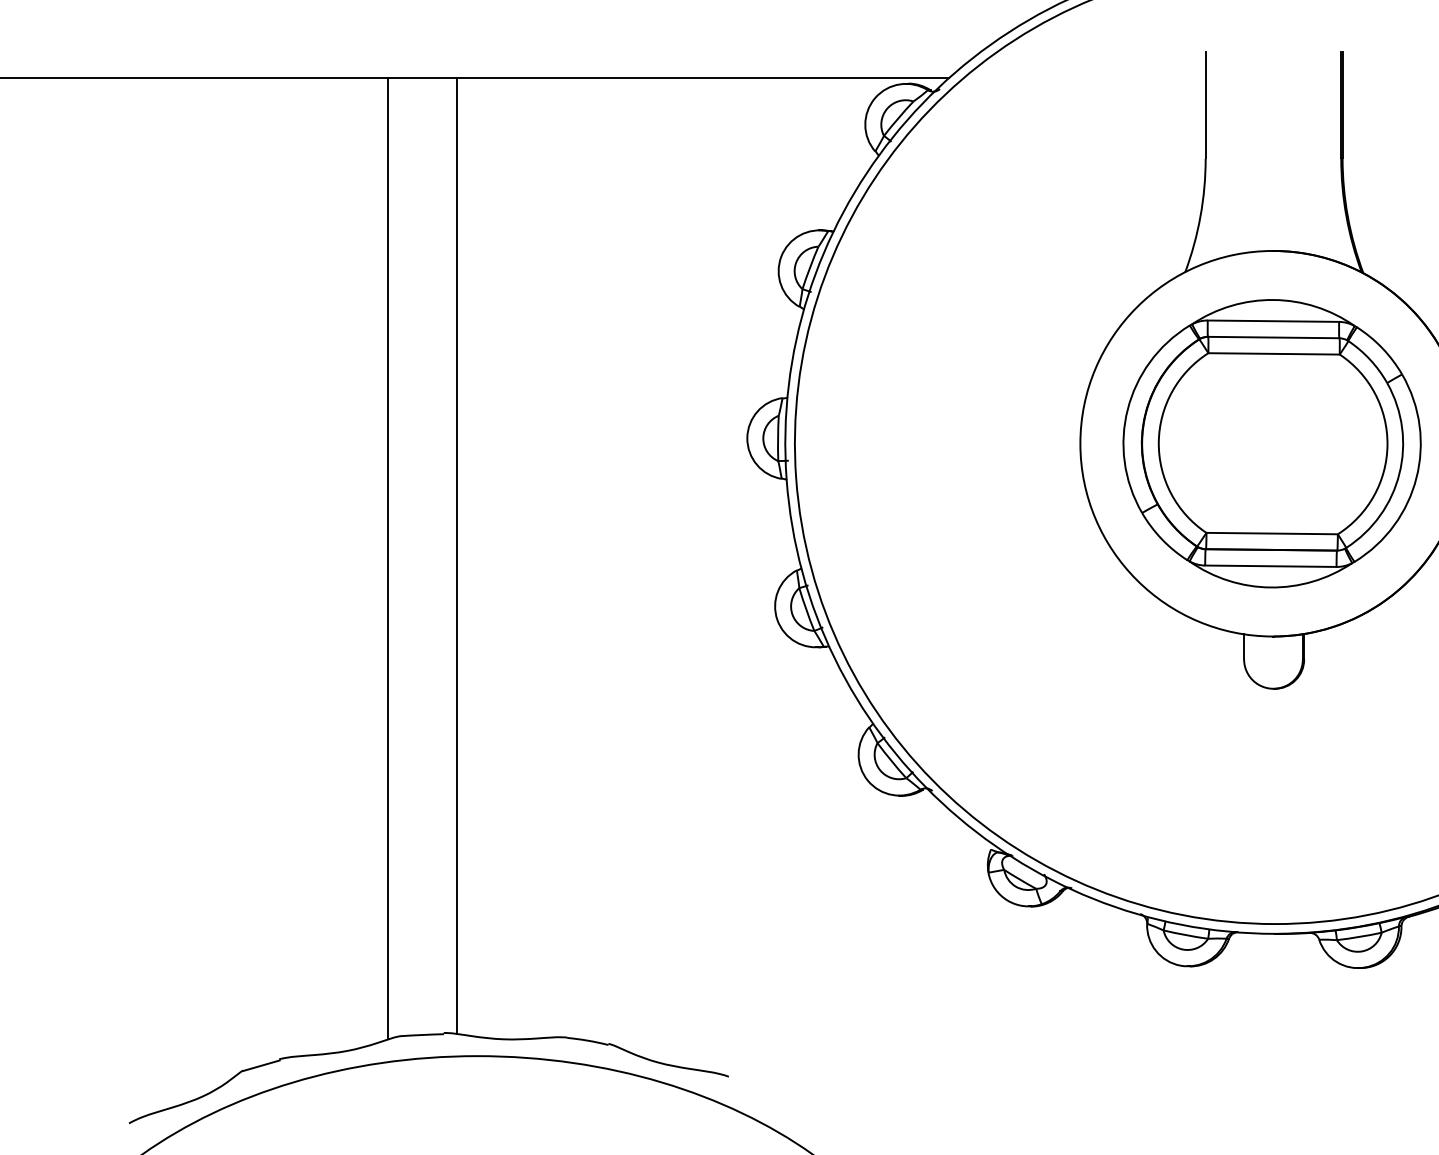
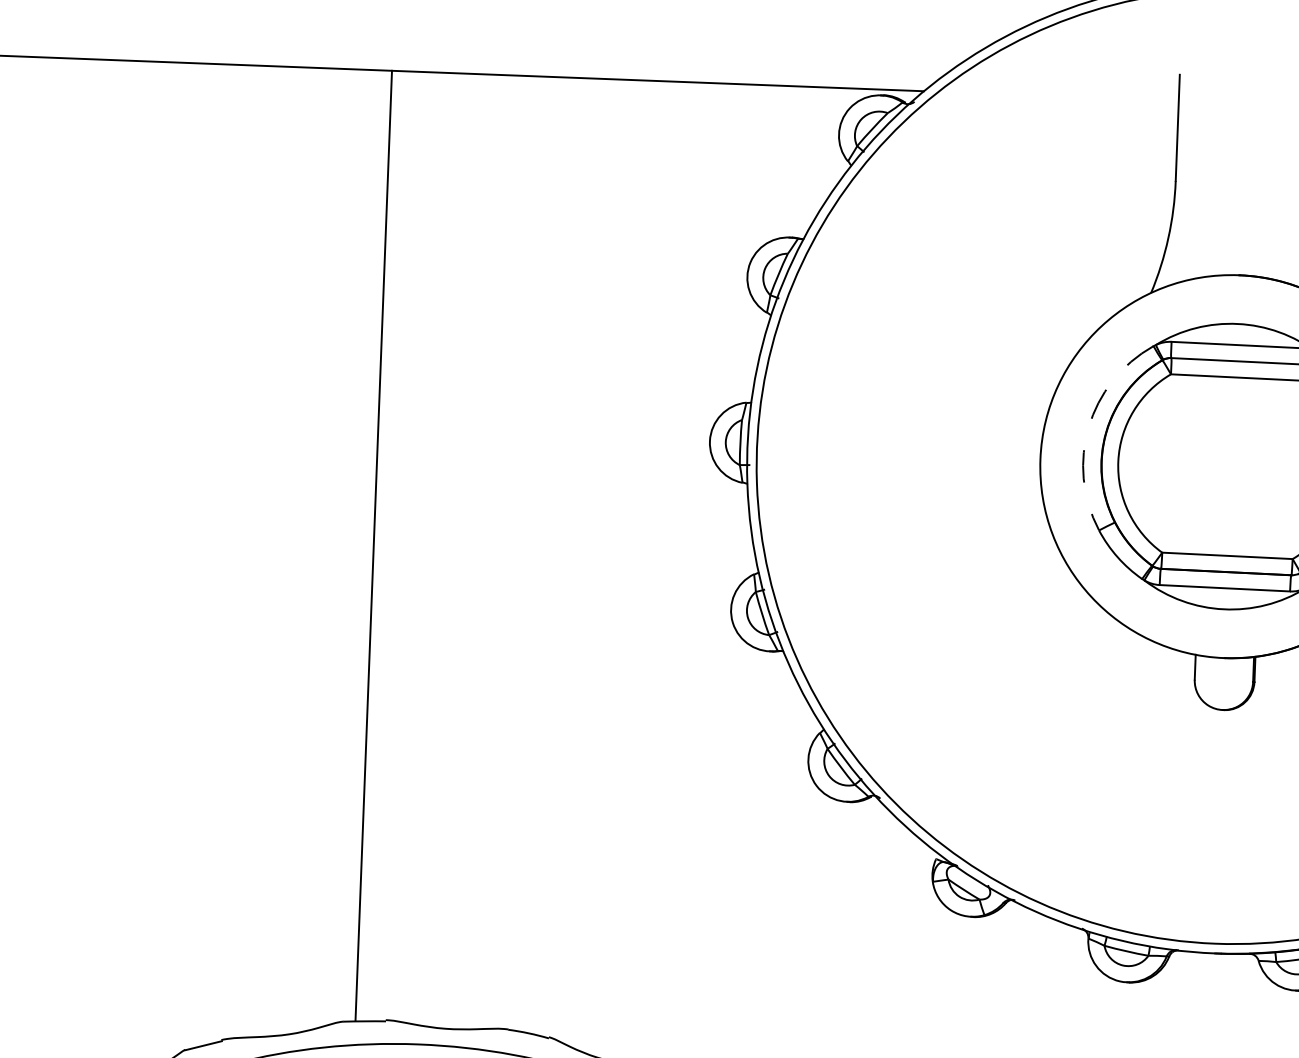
arc: (1127, 409) -> (1088, 427), solid -> dashed
line: (457, 556) -> (373, 545), moved
line: (388, 558) -> (349, 546), removed

